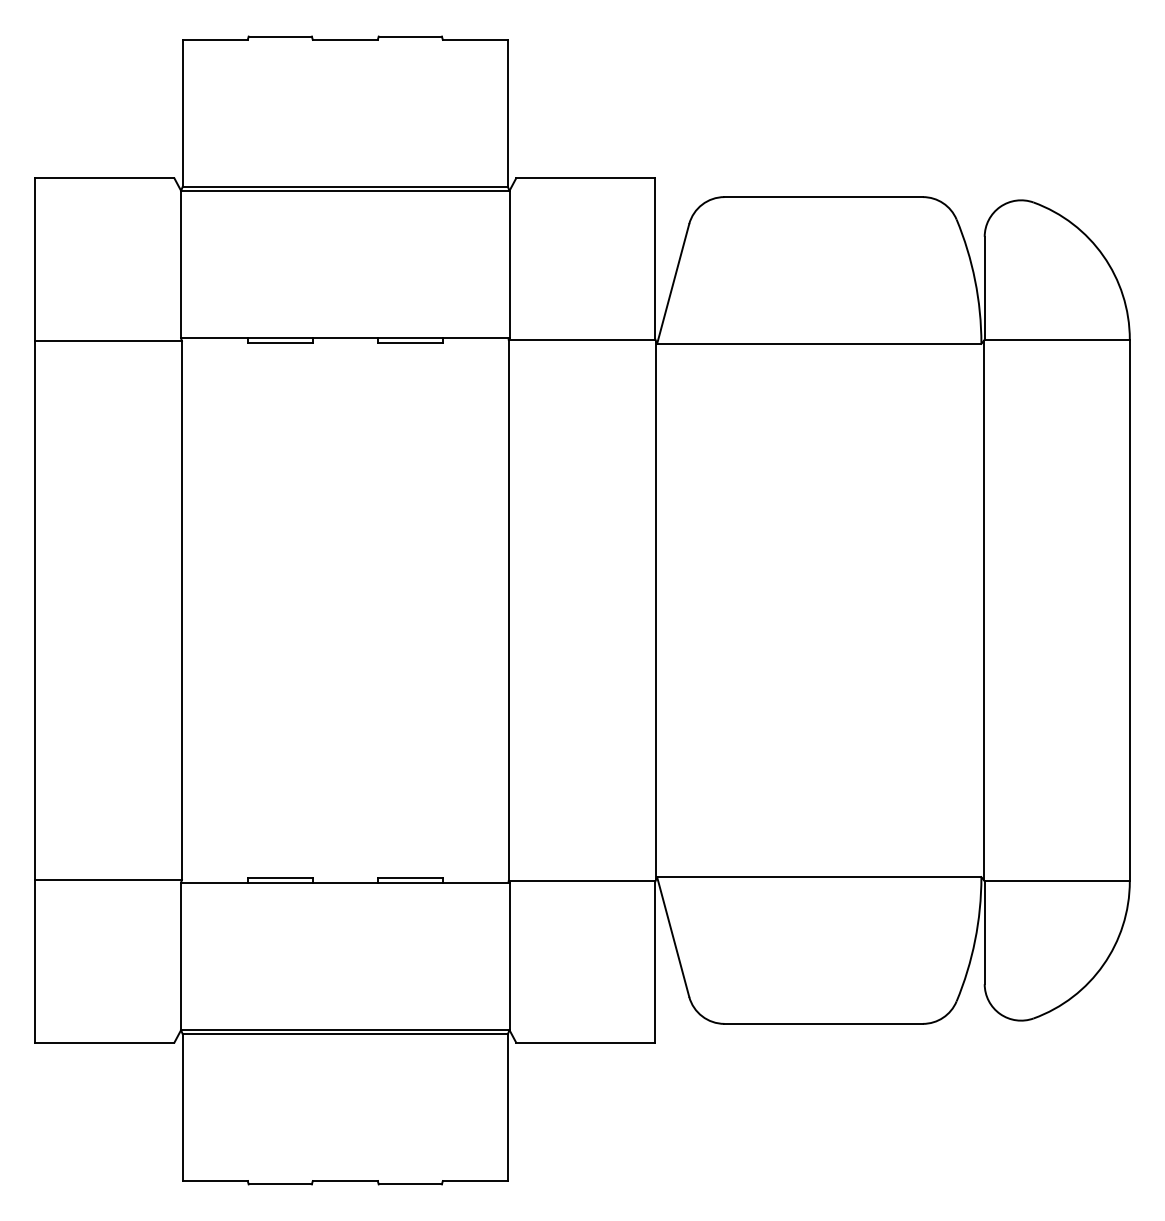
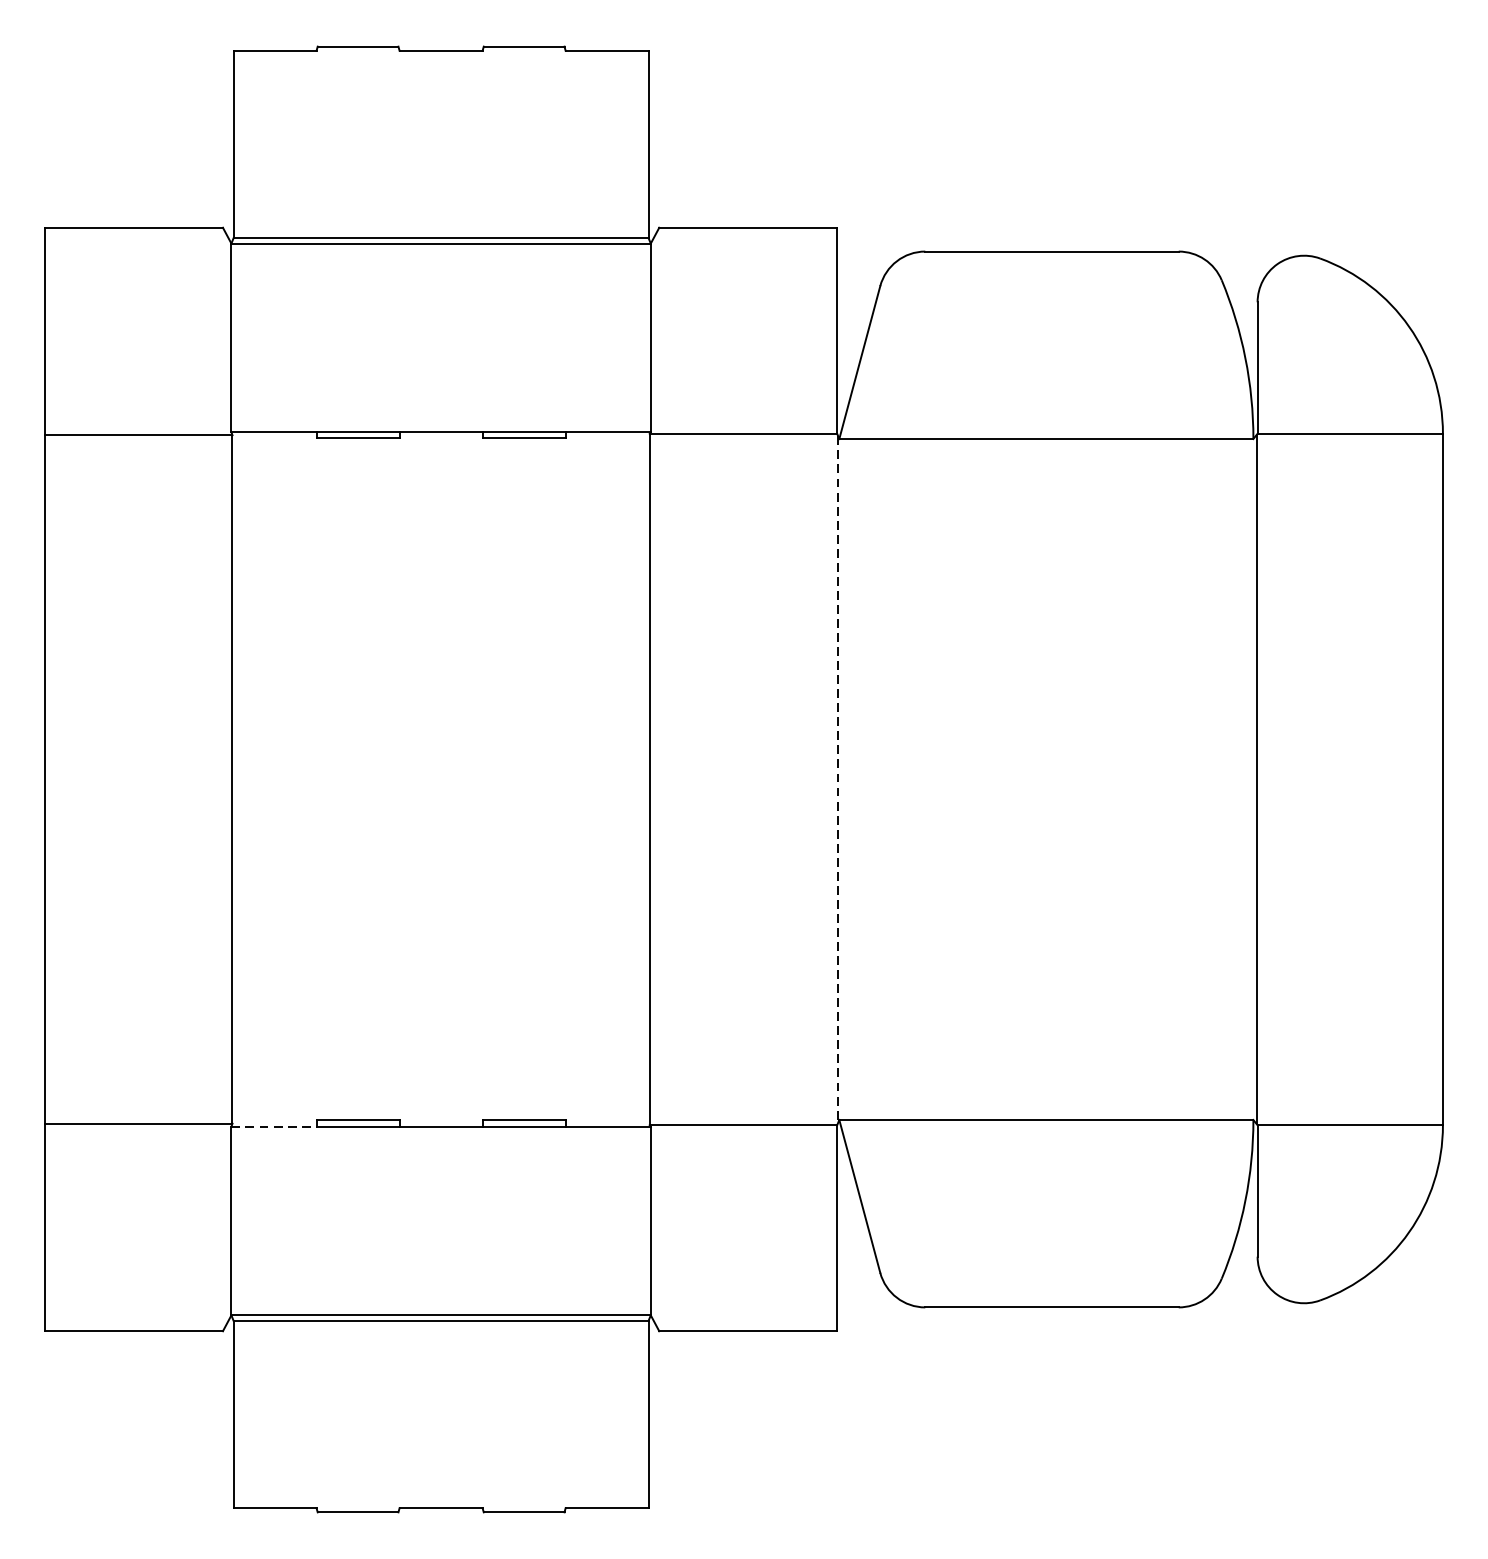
line: (656, 610) -> (838, 779), solid -> dashed
line: (214, 882) -> (274, 1126), solid -> dashed

